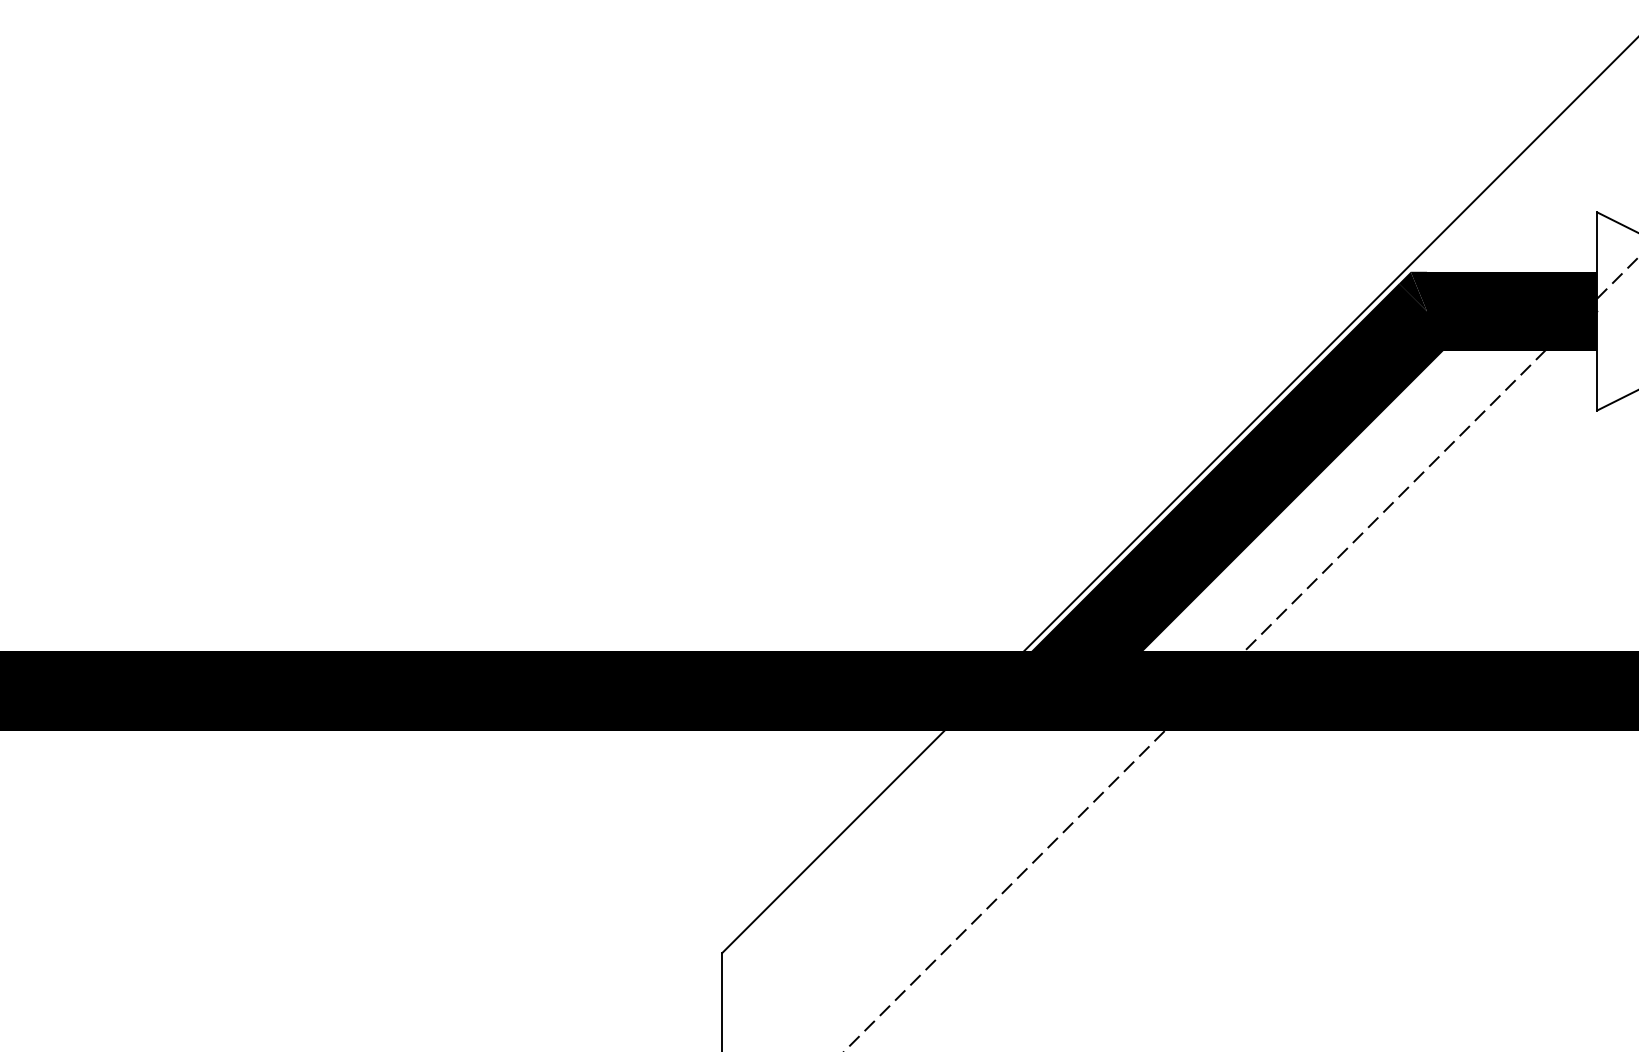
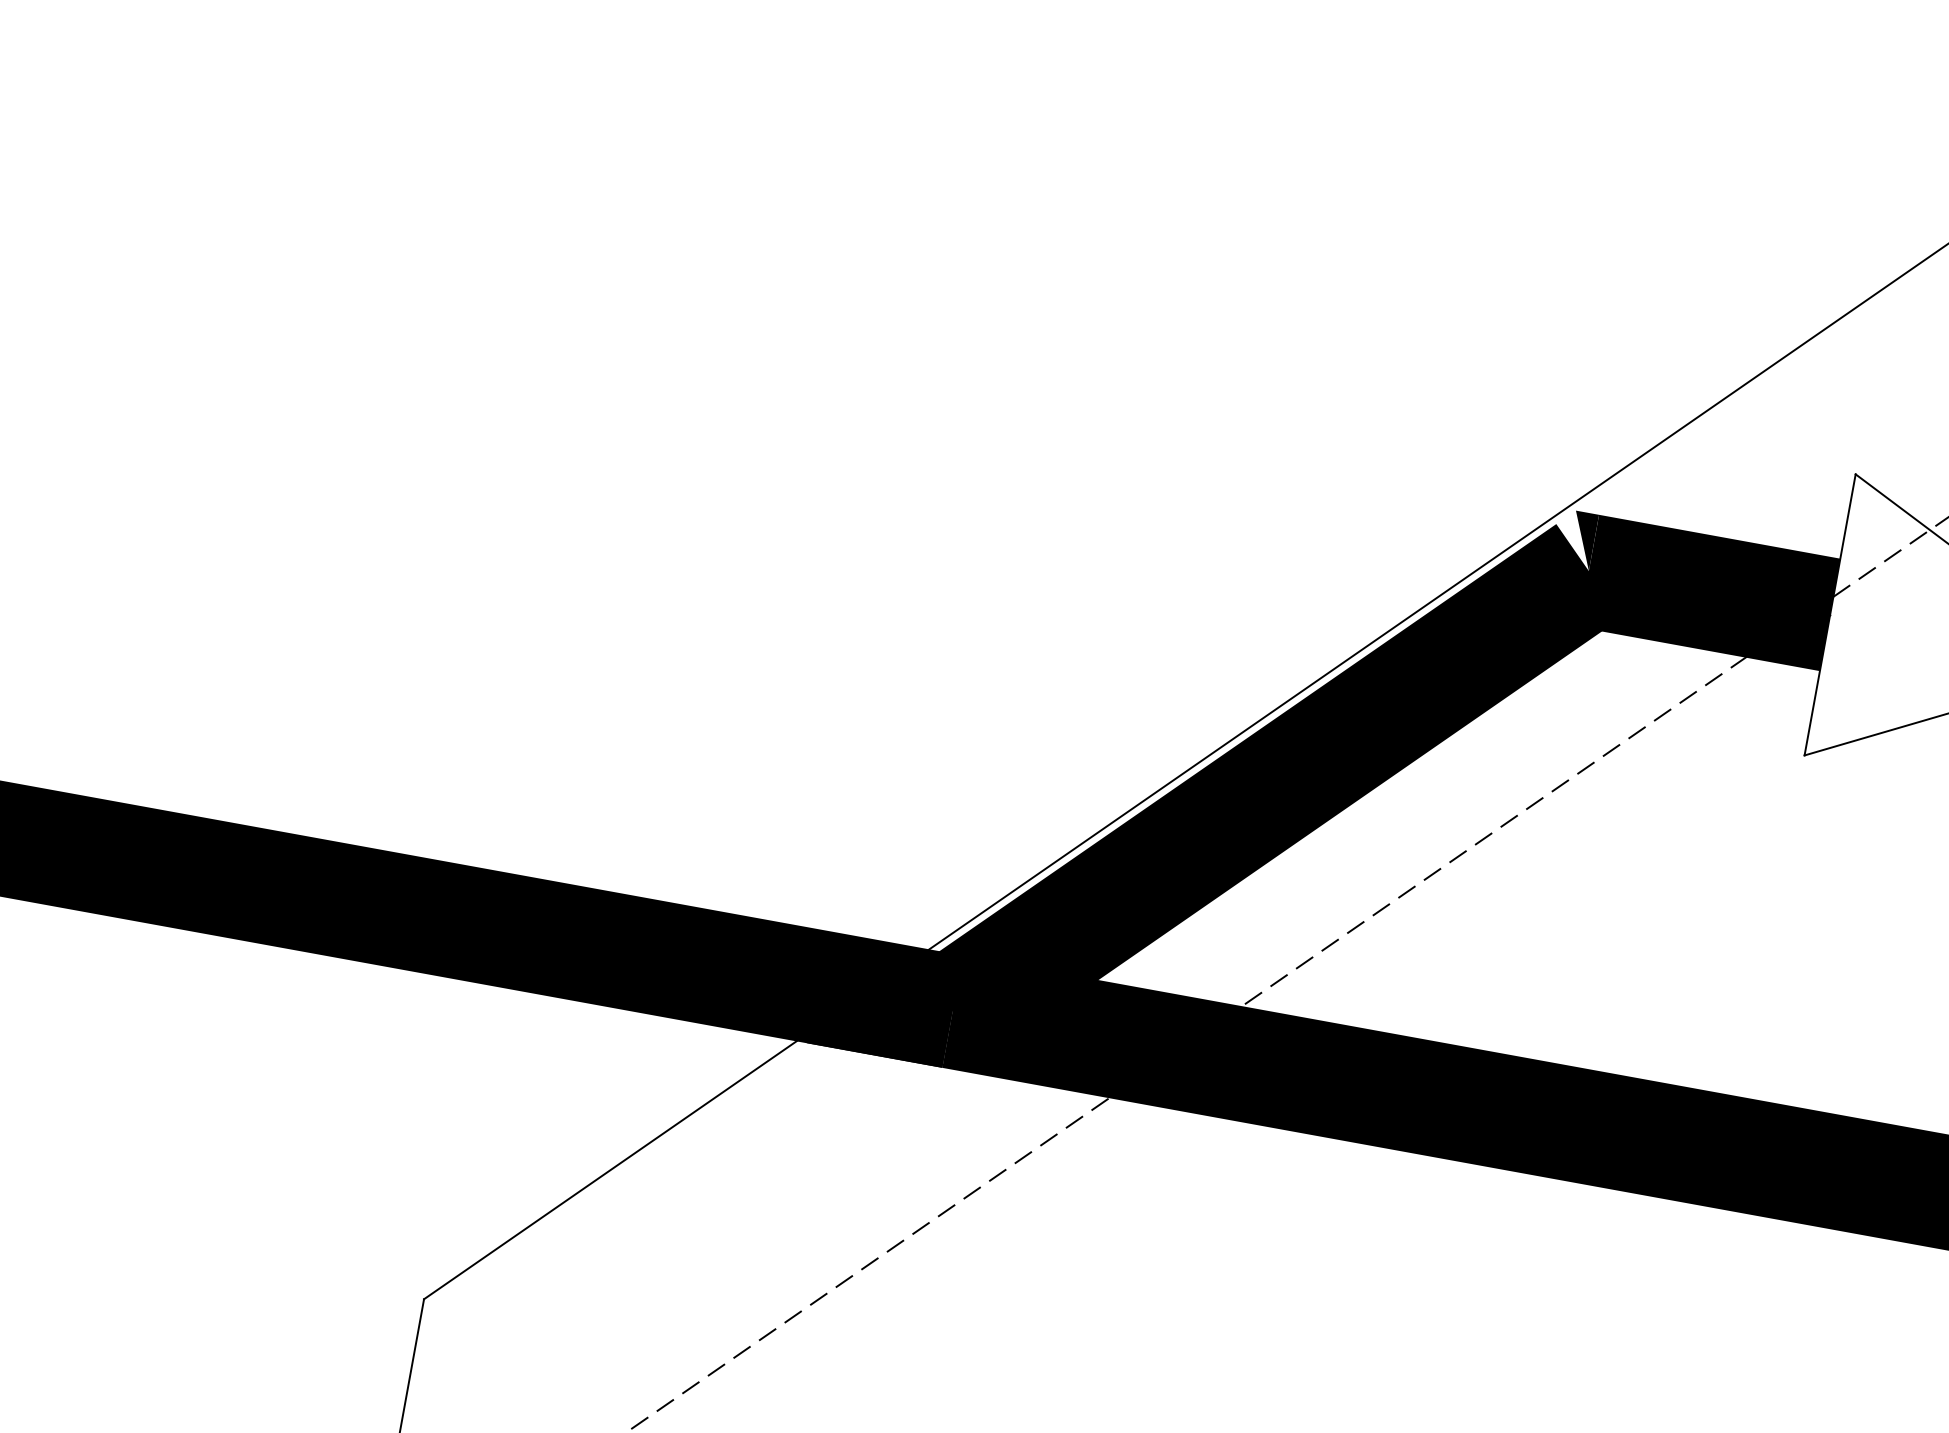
fill: (1412, 291) -> (1573, 539), removed

